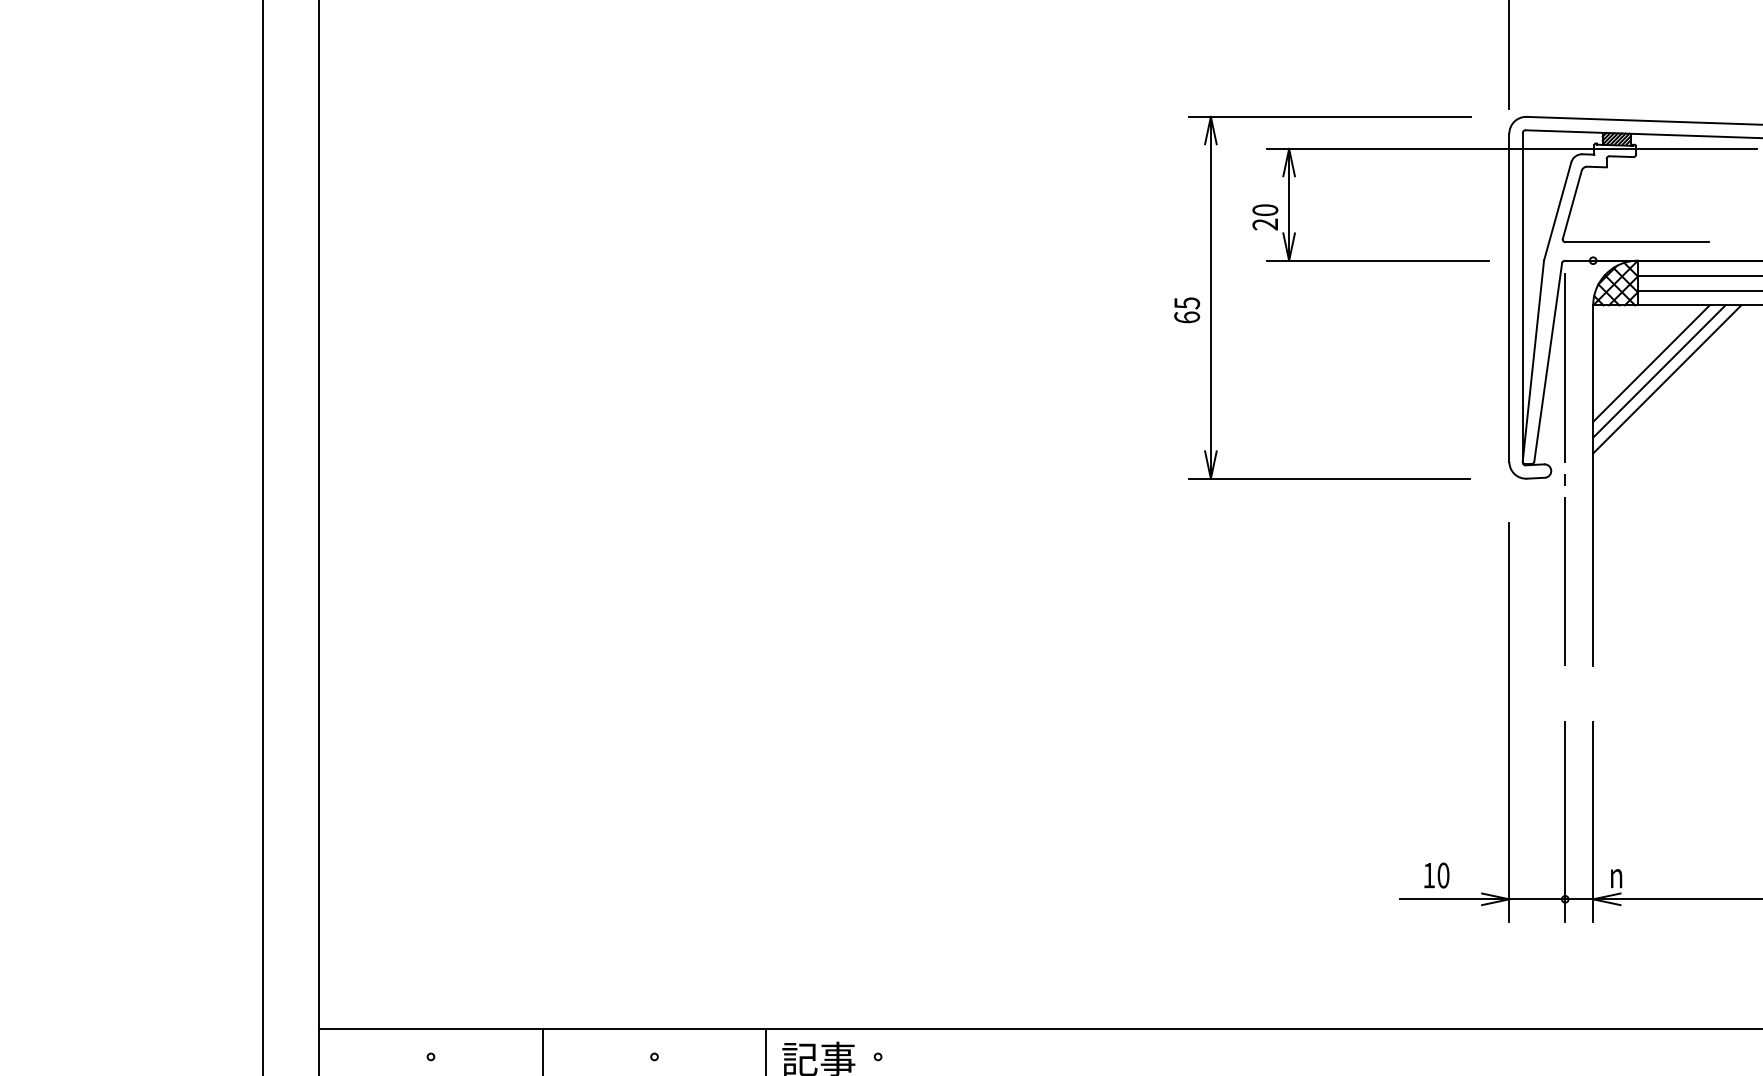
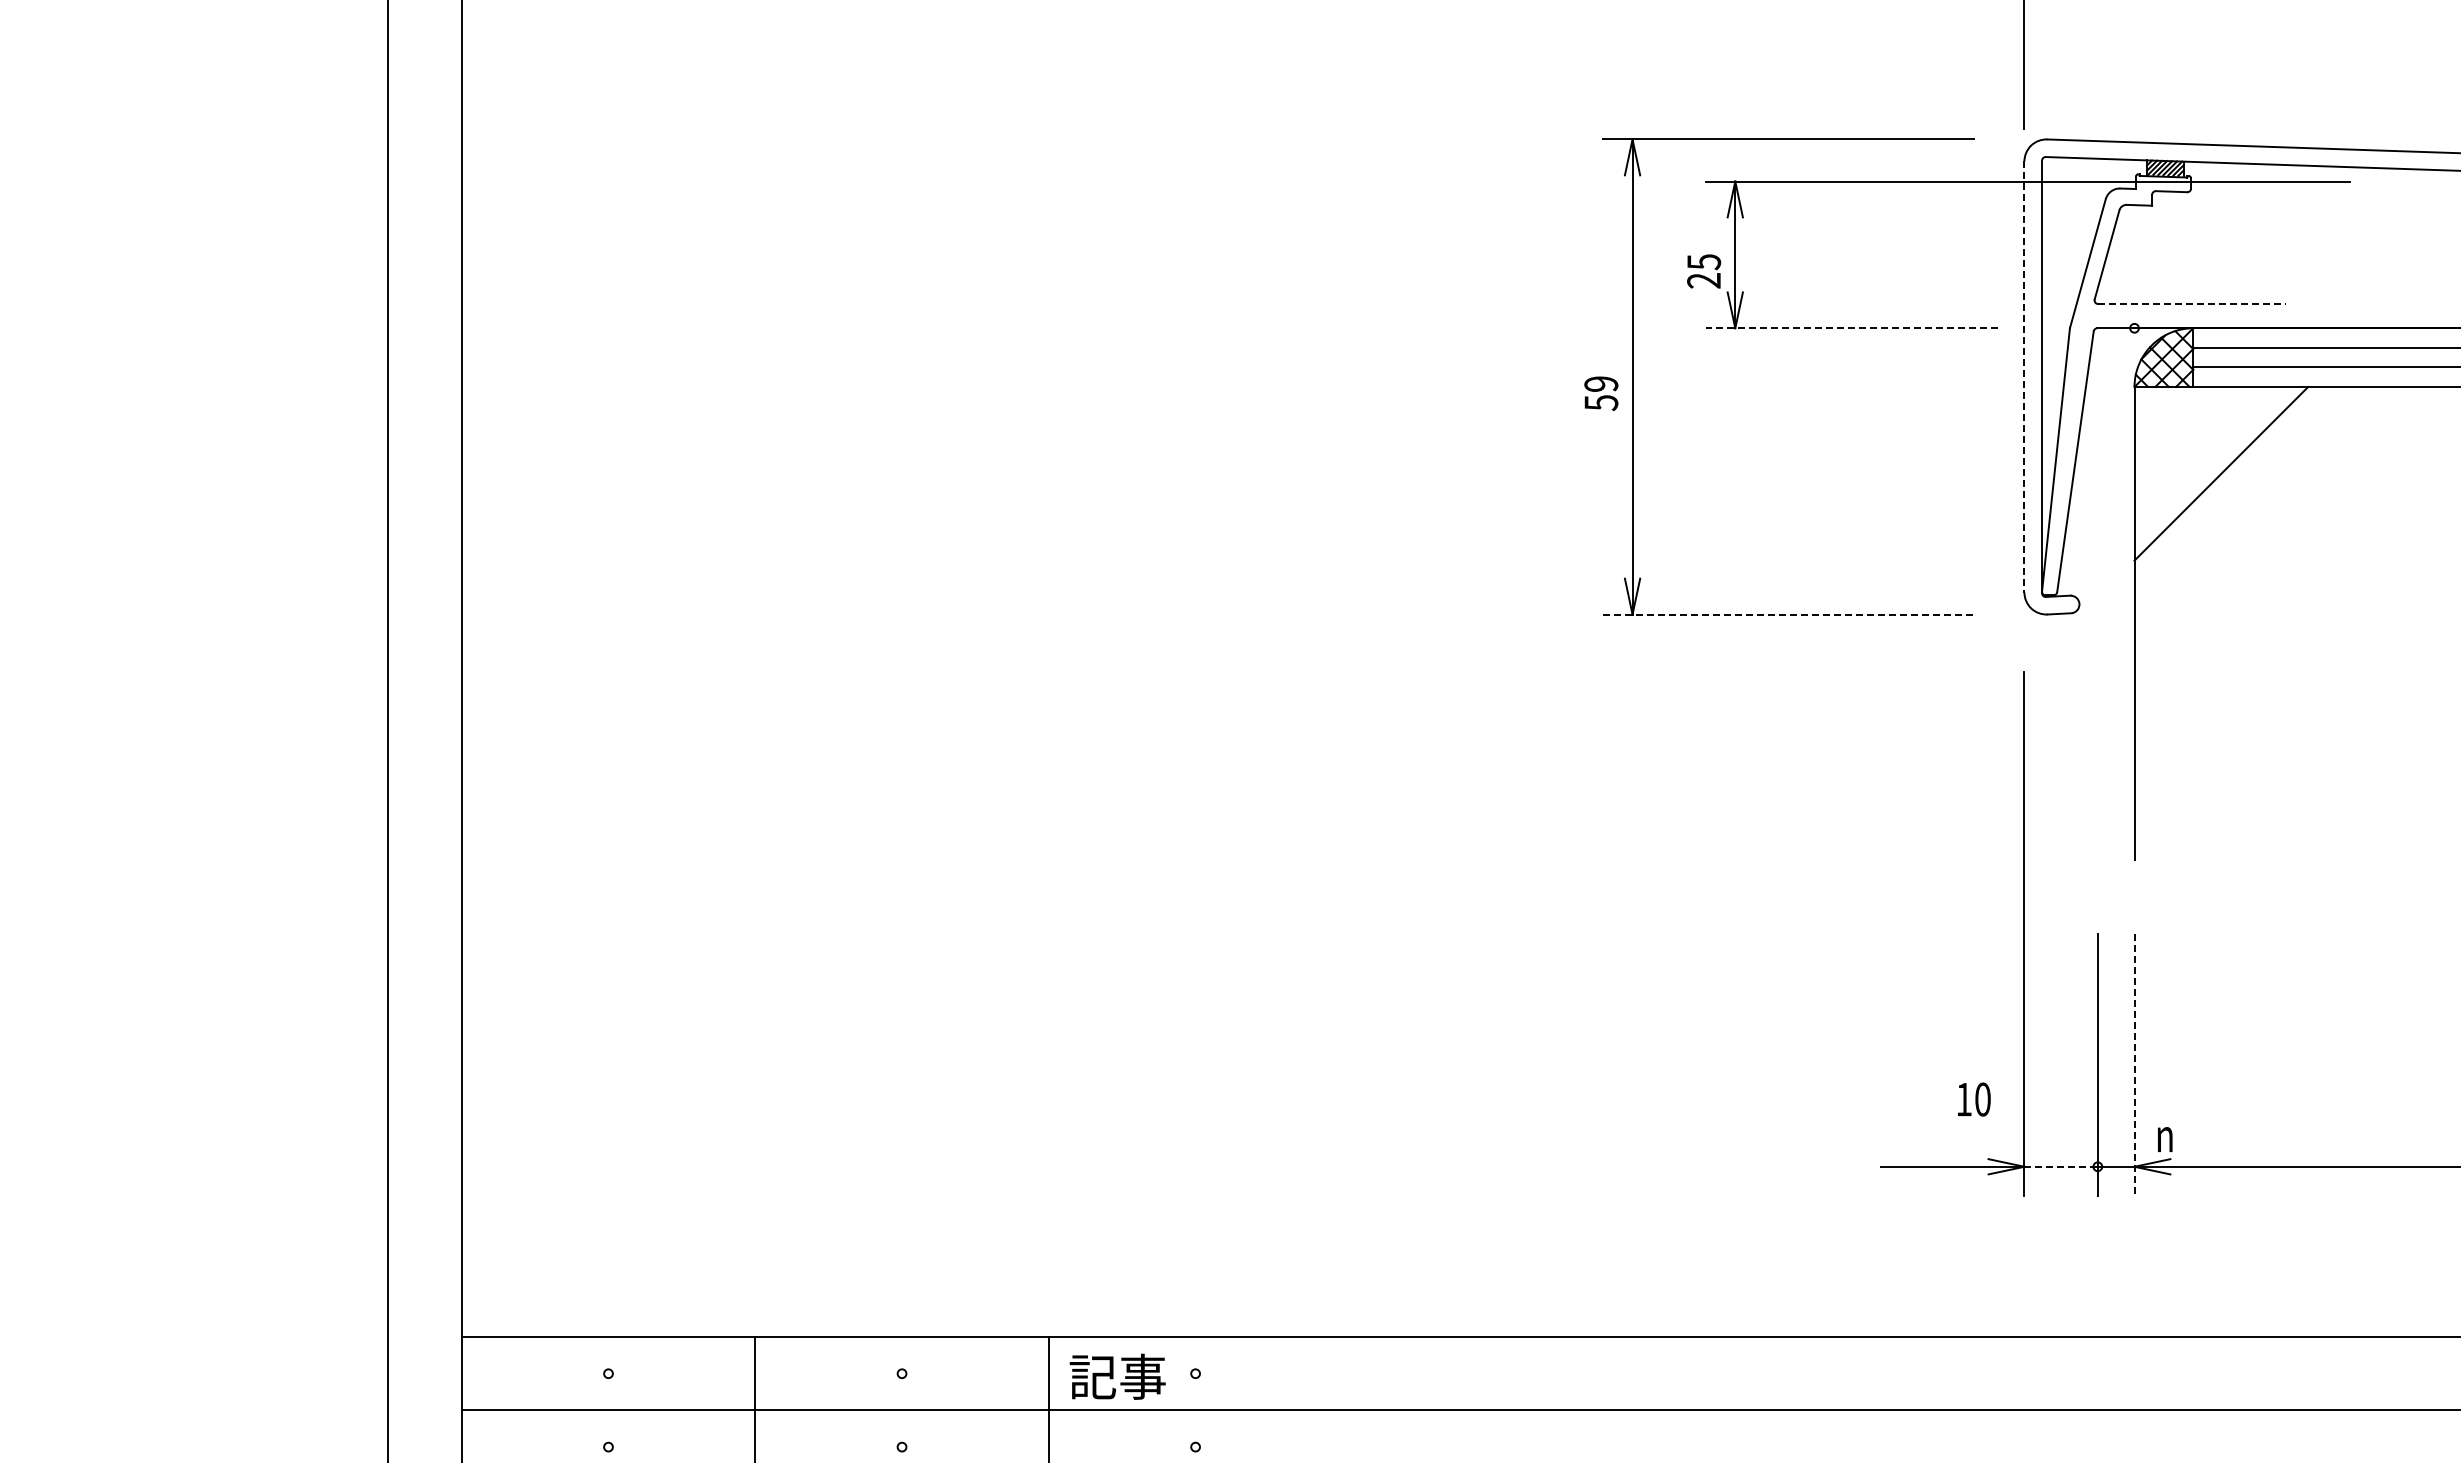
text: (1265, 210) -> (1704, 262), 20 -> 25
line: (1637, 242) -> (2192, 304), solid -> dashed
line: (1377, 260) -> (1851, 328), solid -> dashed
line: (1509, 297) -> (2024, 376), solid -> dashed
text: (1187, 310) -> (1601, 393), 65 -> 59
line: (1651, 363) -> (2210, 463), removed
line: (1667, 379) -> (2231, 484), removed
line: (1565, 469) -> (2097, 602), removed
line: (1329, 478) -> (1788, 614), solid -> dashed
line: (1593, 822) -> (2134, 1065), solid -> dashed
text: (1437, 875) -> (1974, 1099), moved
line: (1537, 899) -> (2061, 1166), solid -> dashed

